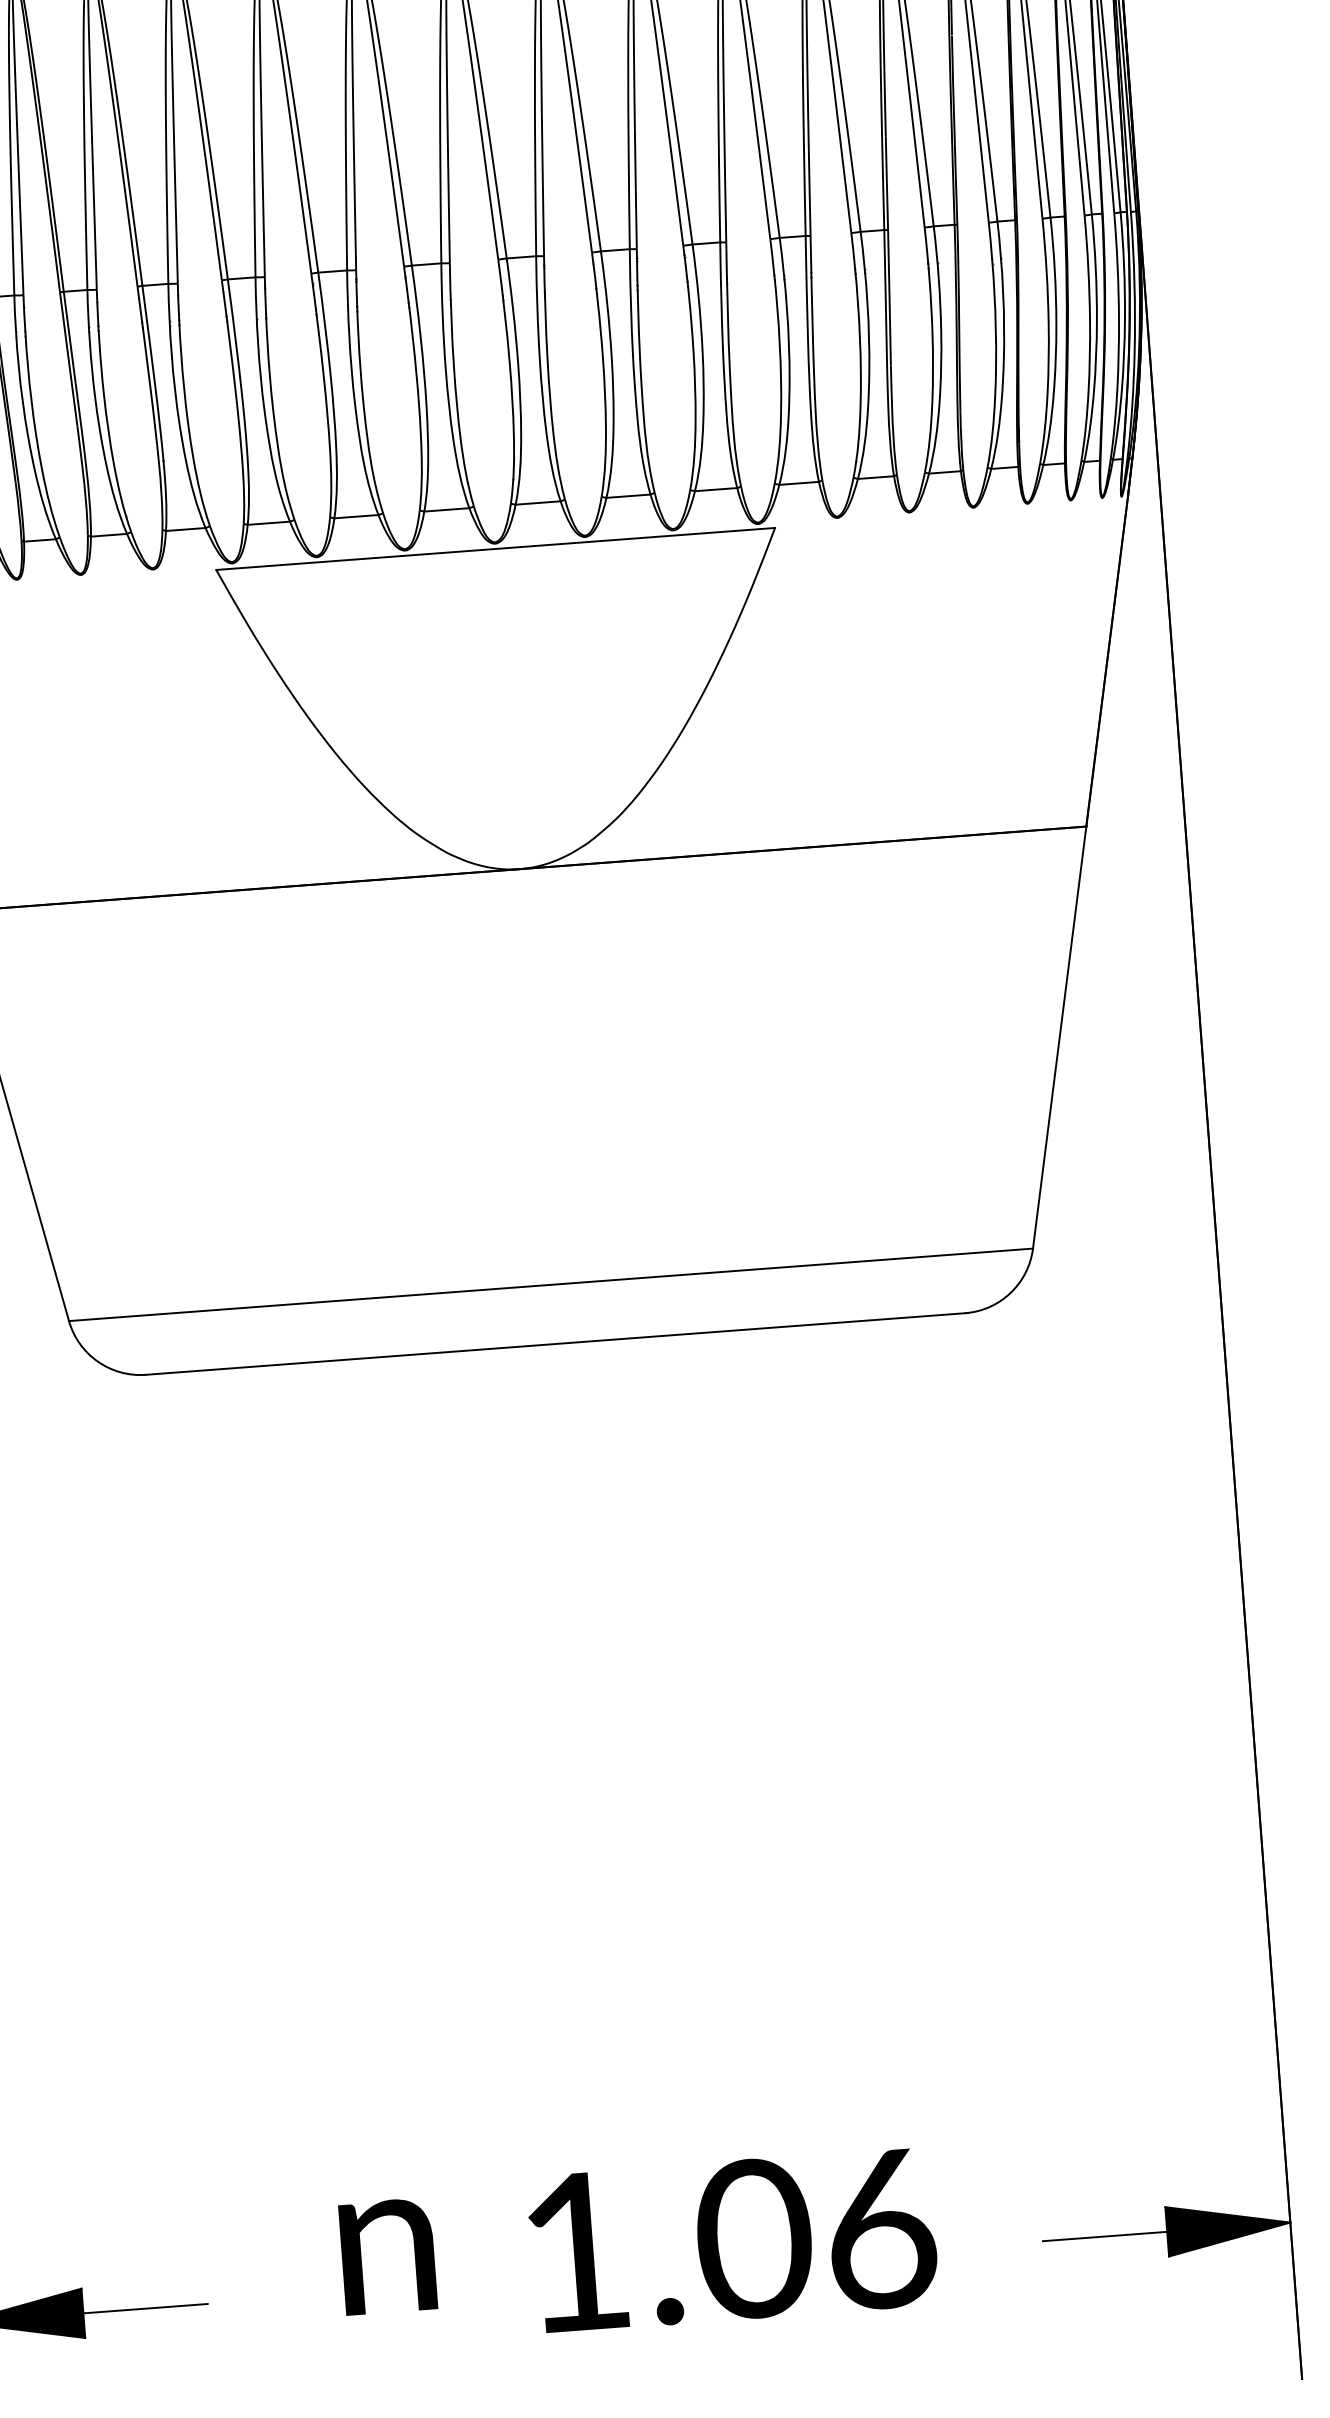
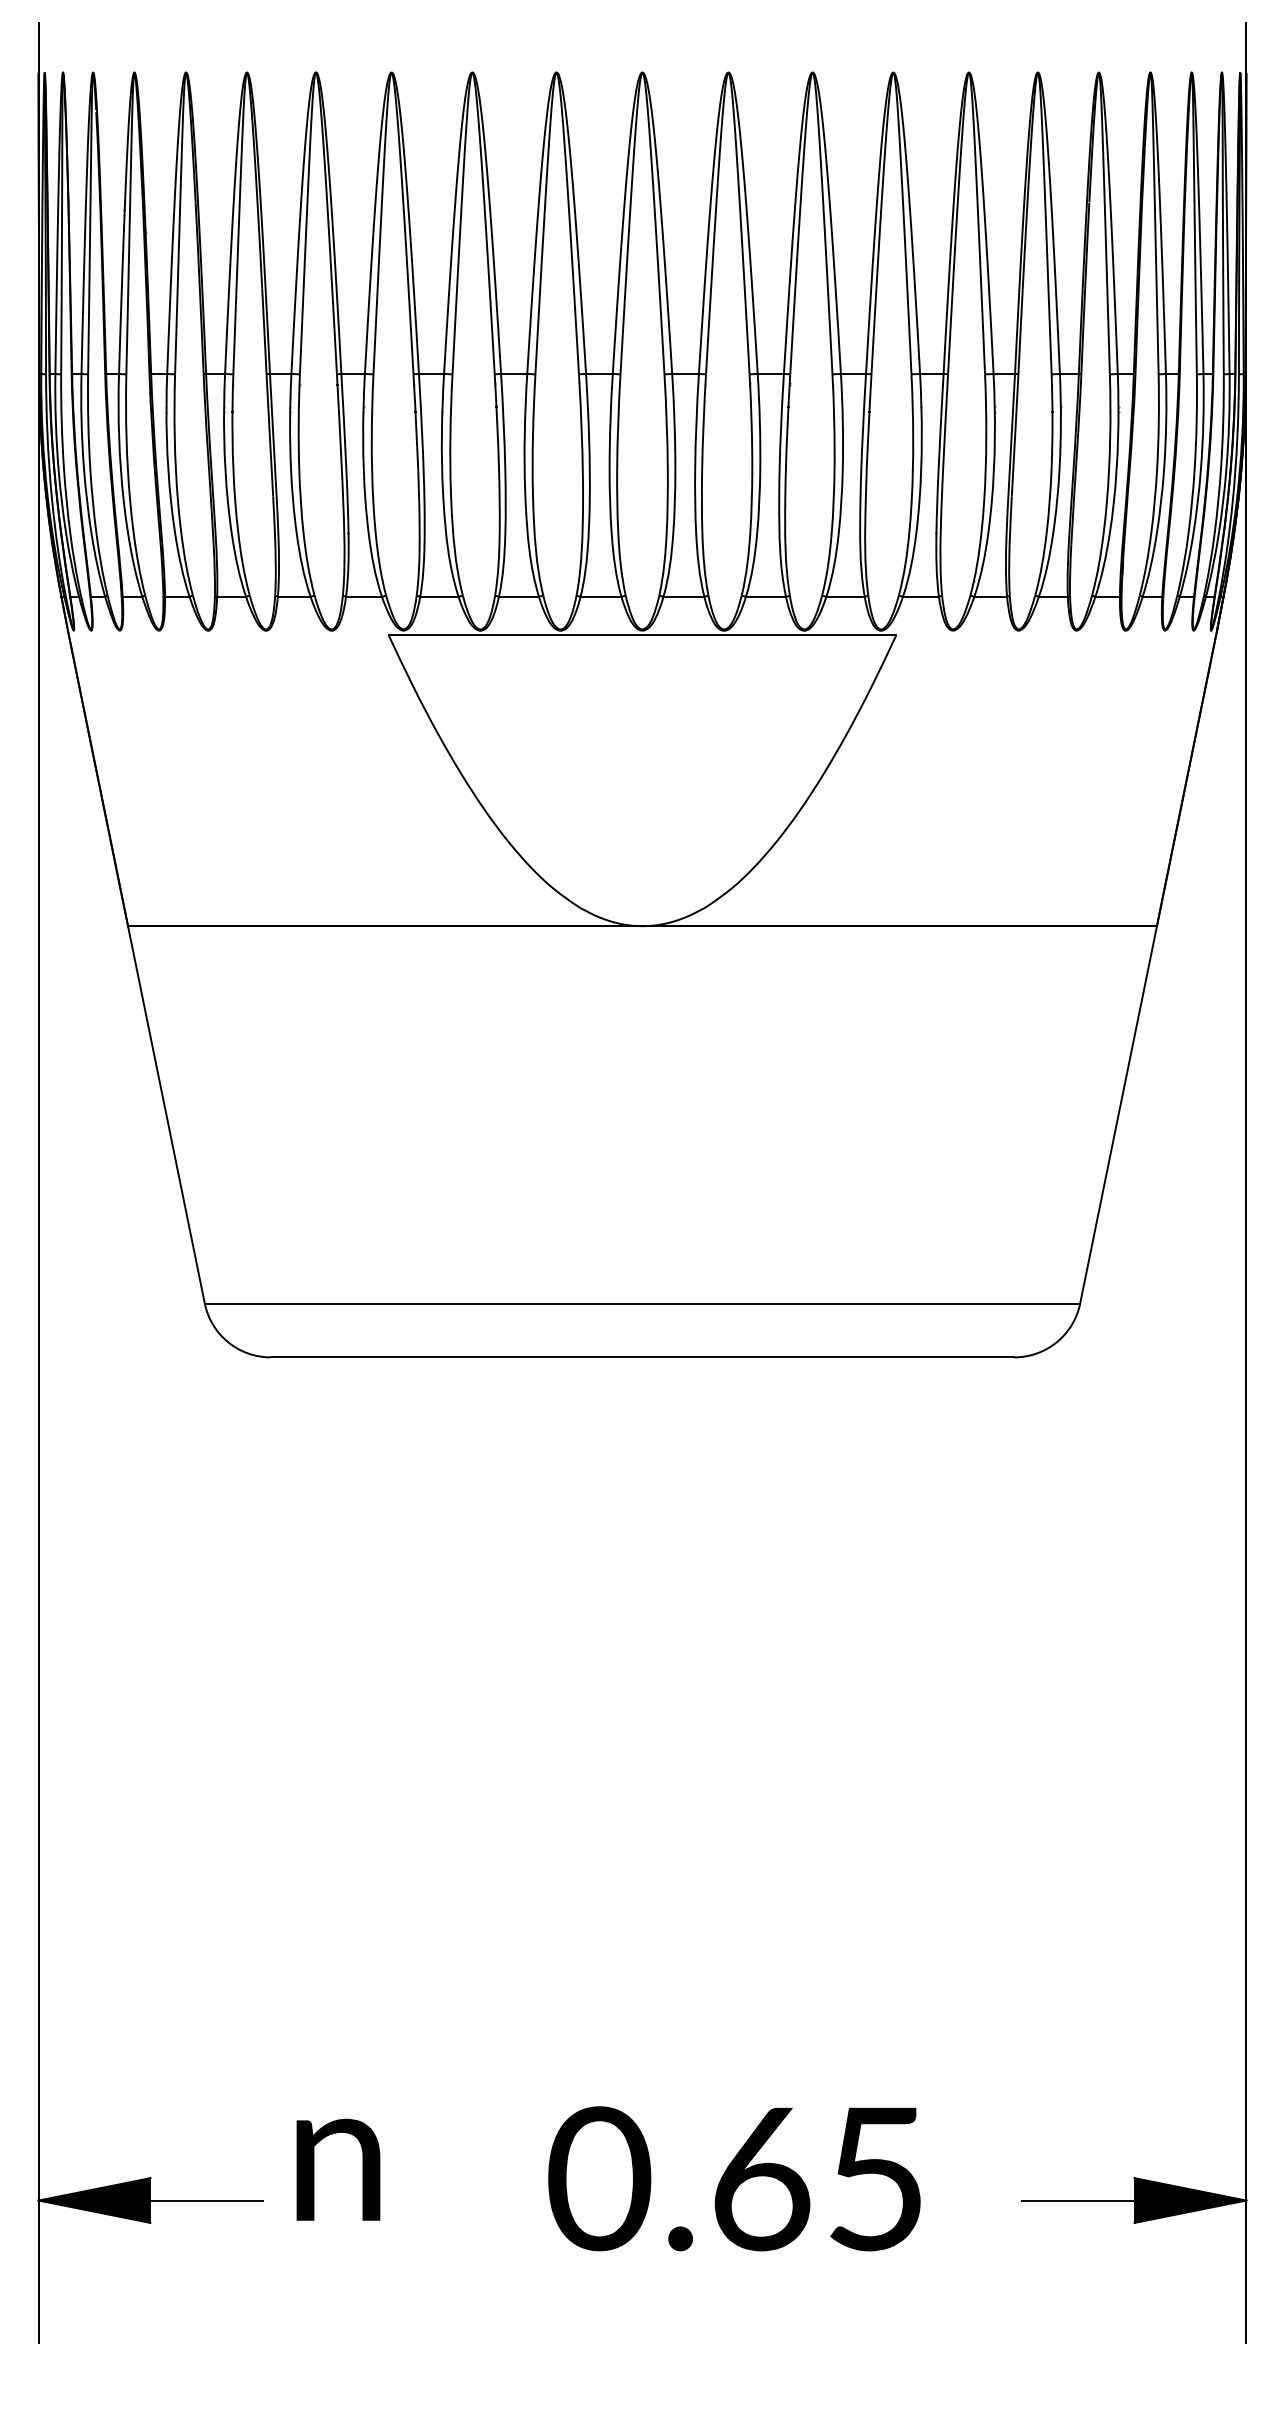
text: (726, 2240) -> (736, 2178), 1.06 -> 0.65
text: (388, 2256) -> (338, 2169), moved

